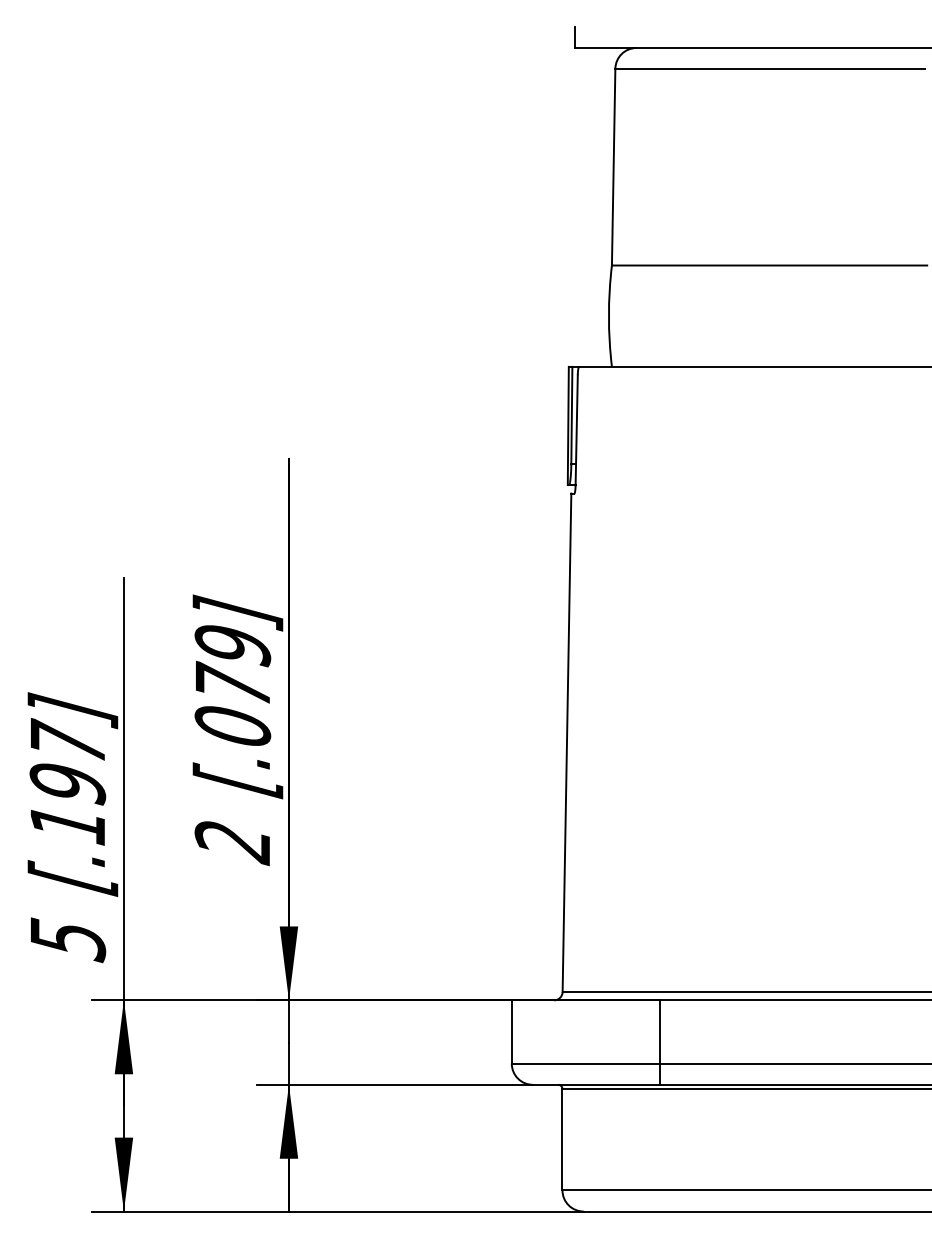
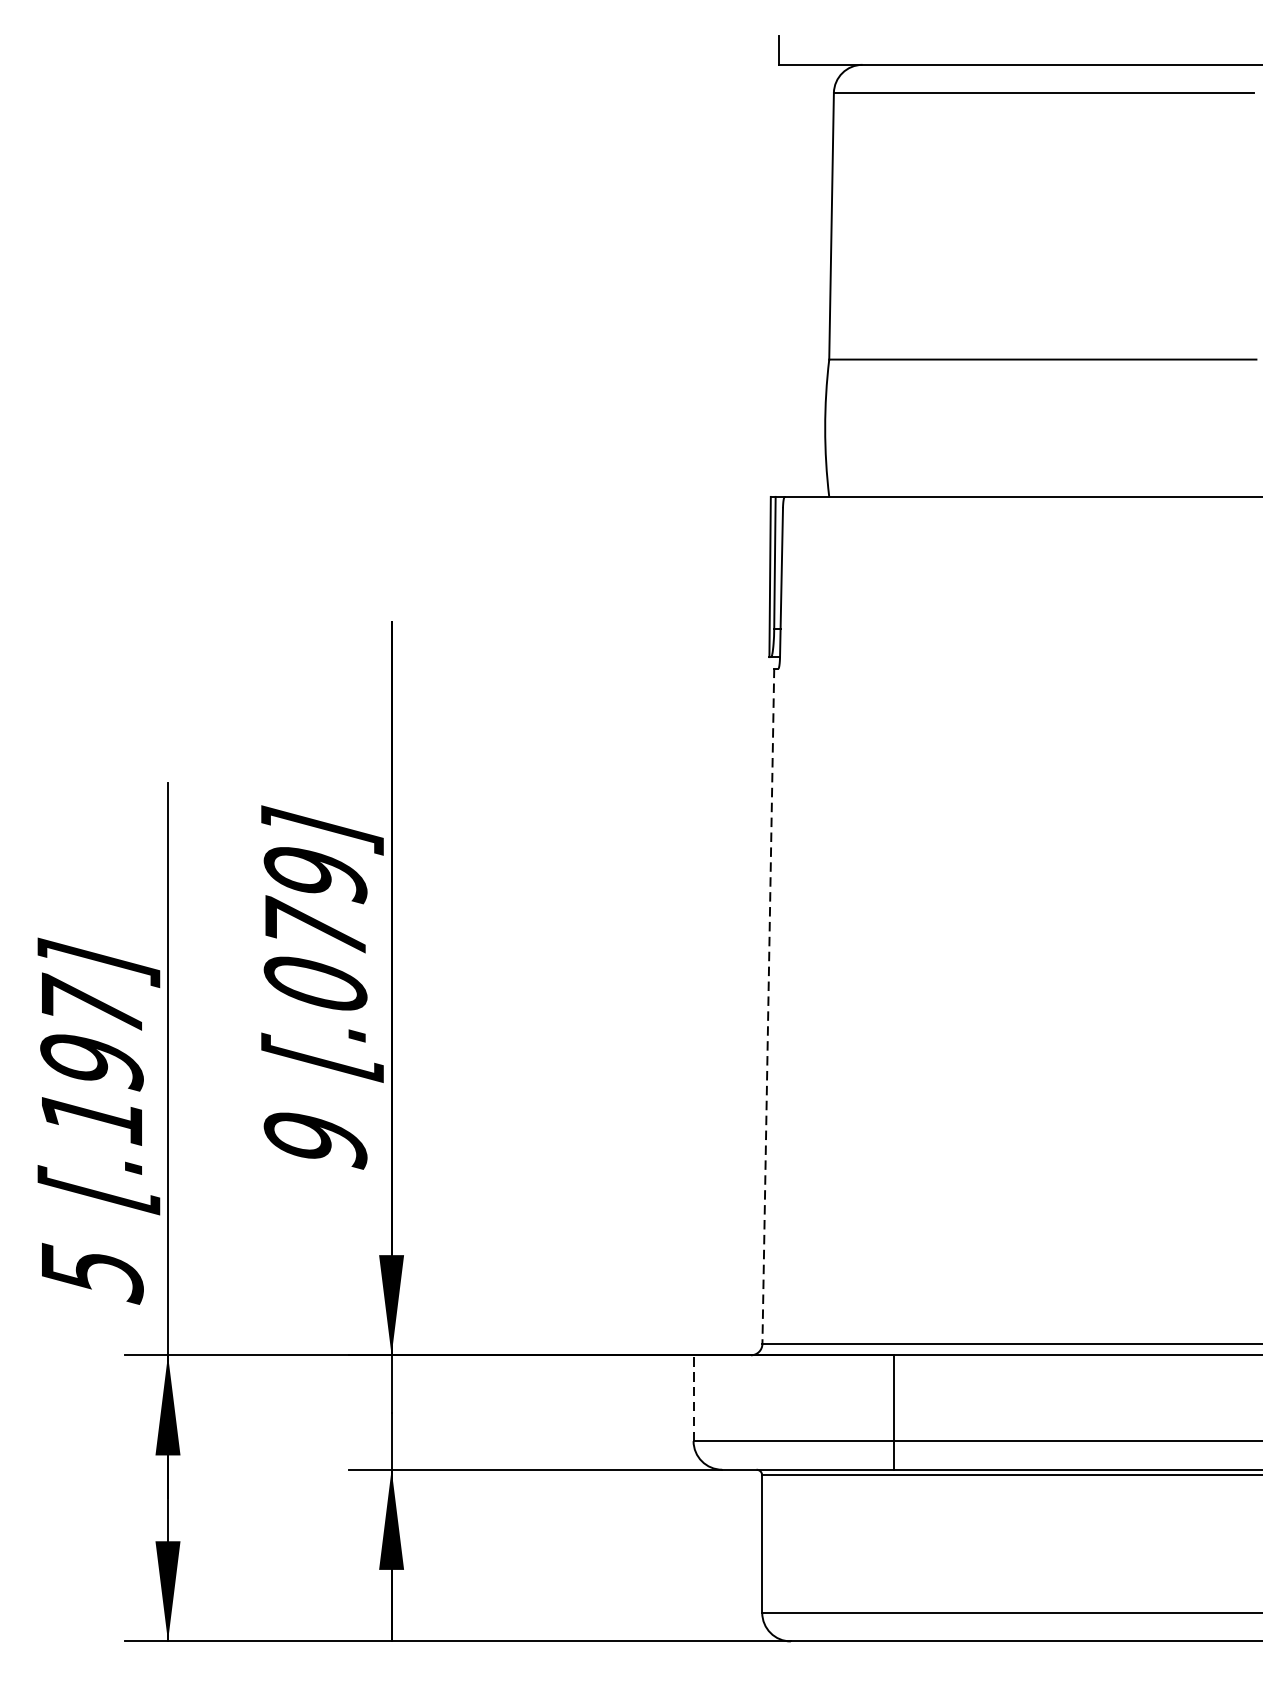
line: (566, 743) -> (767, 1007), solid -> dashed
text: (232, 843) -> (315, 1142), 2 -> 9
line: (511, 1032) -> (693, 1398), solid -> dashed

